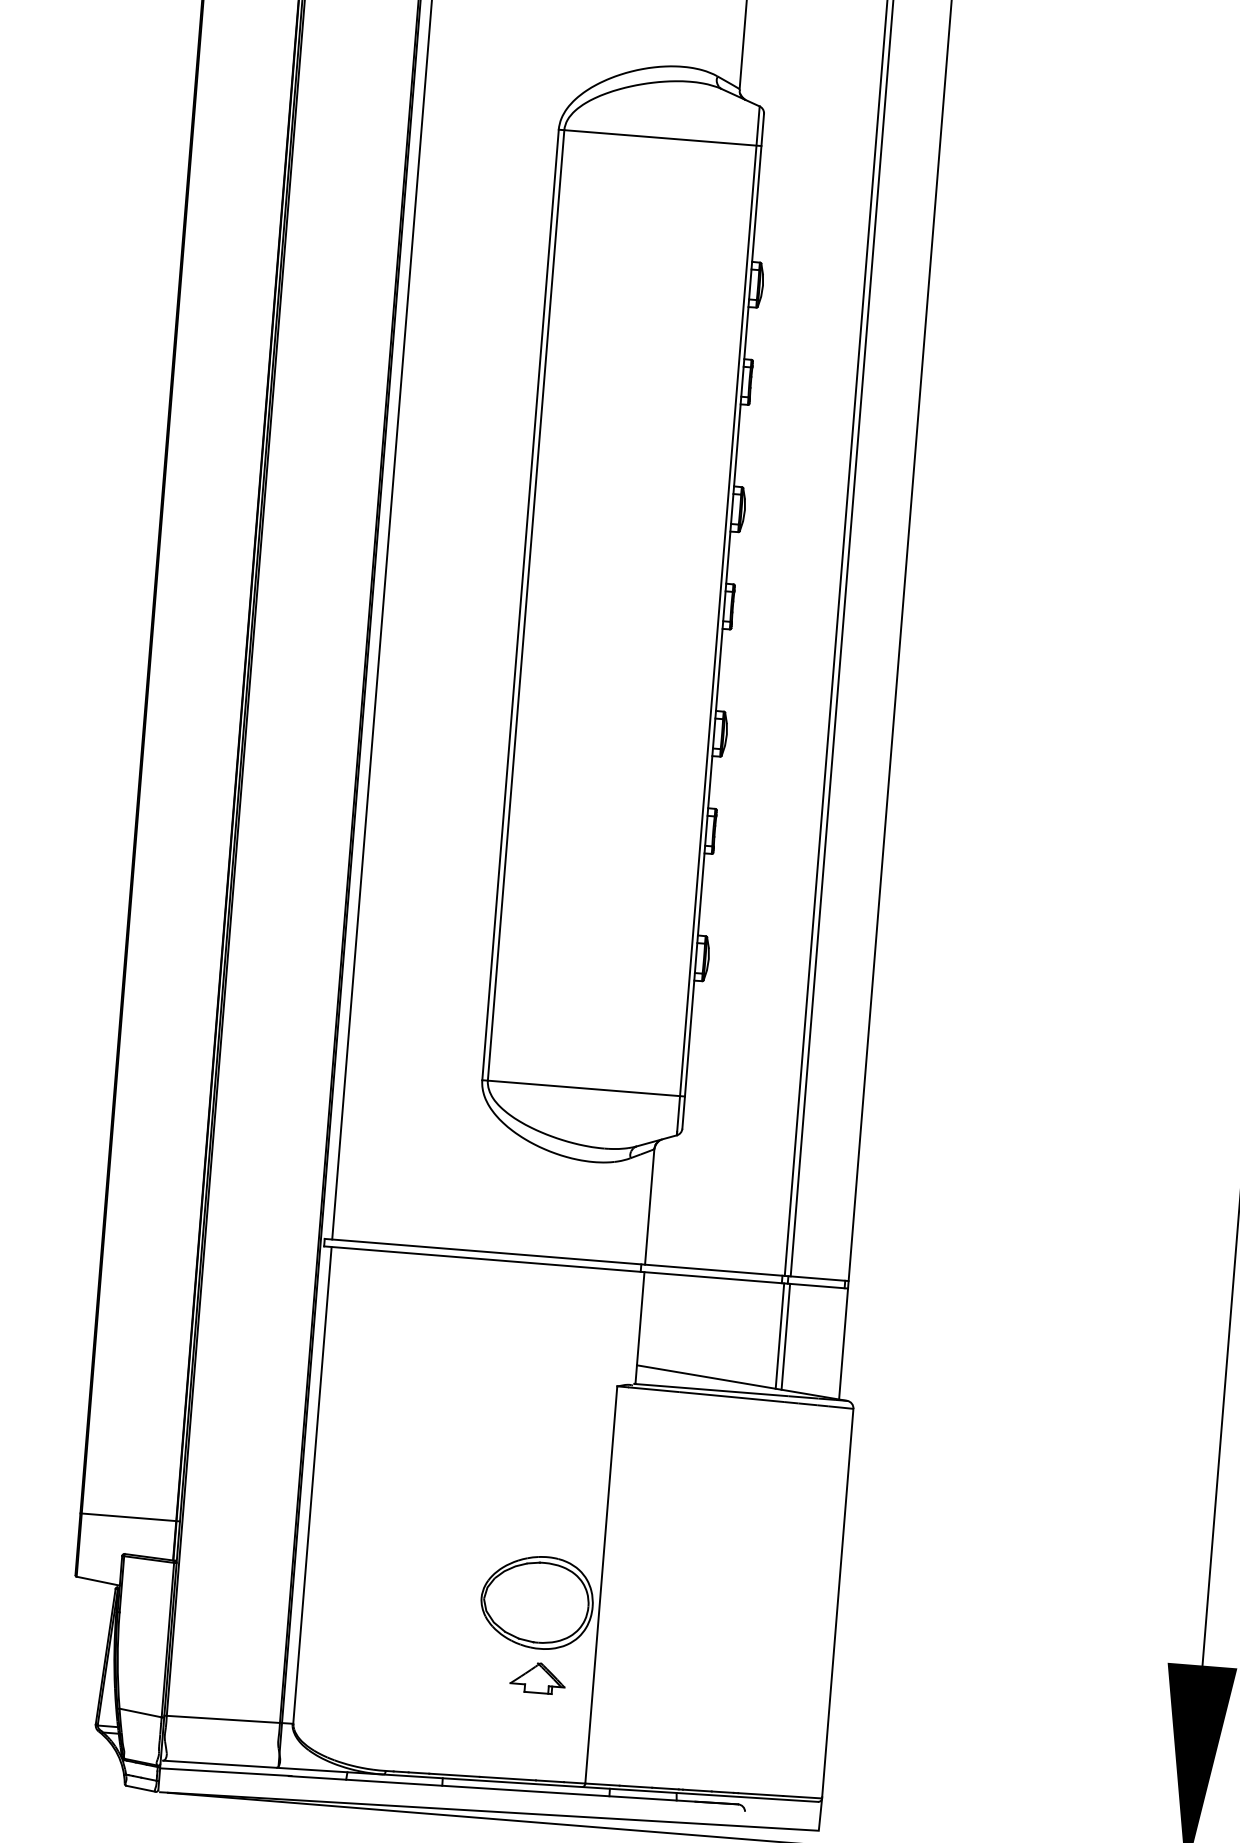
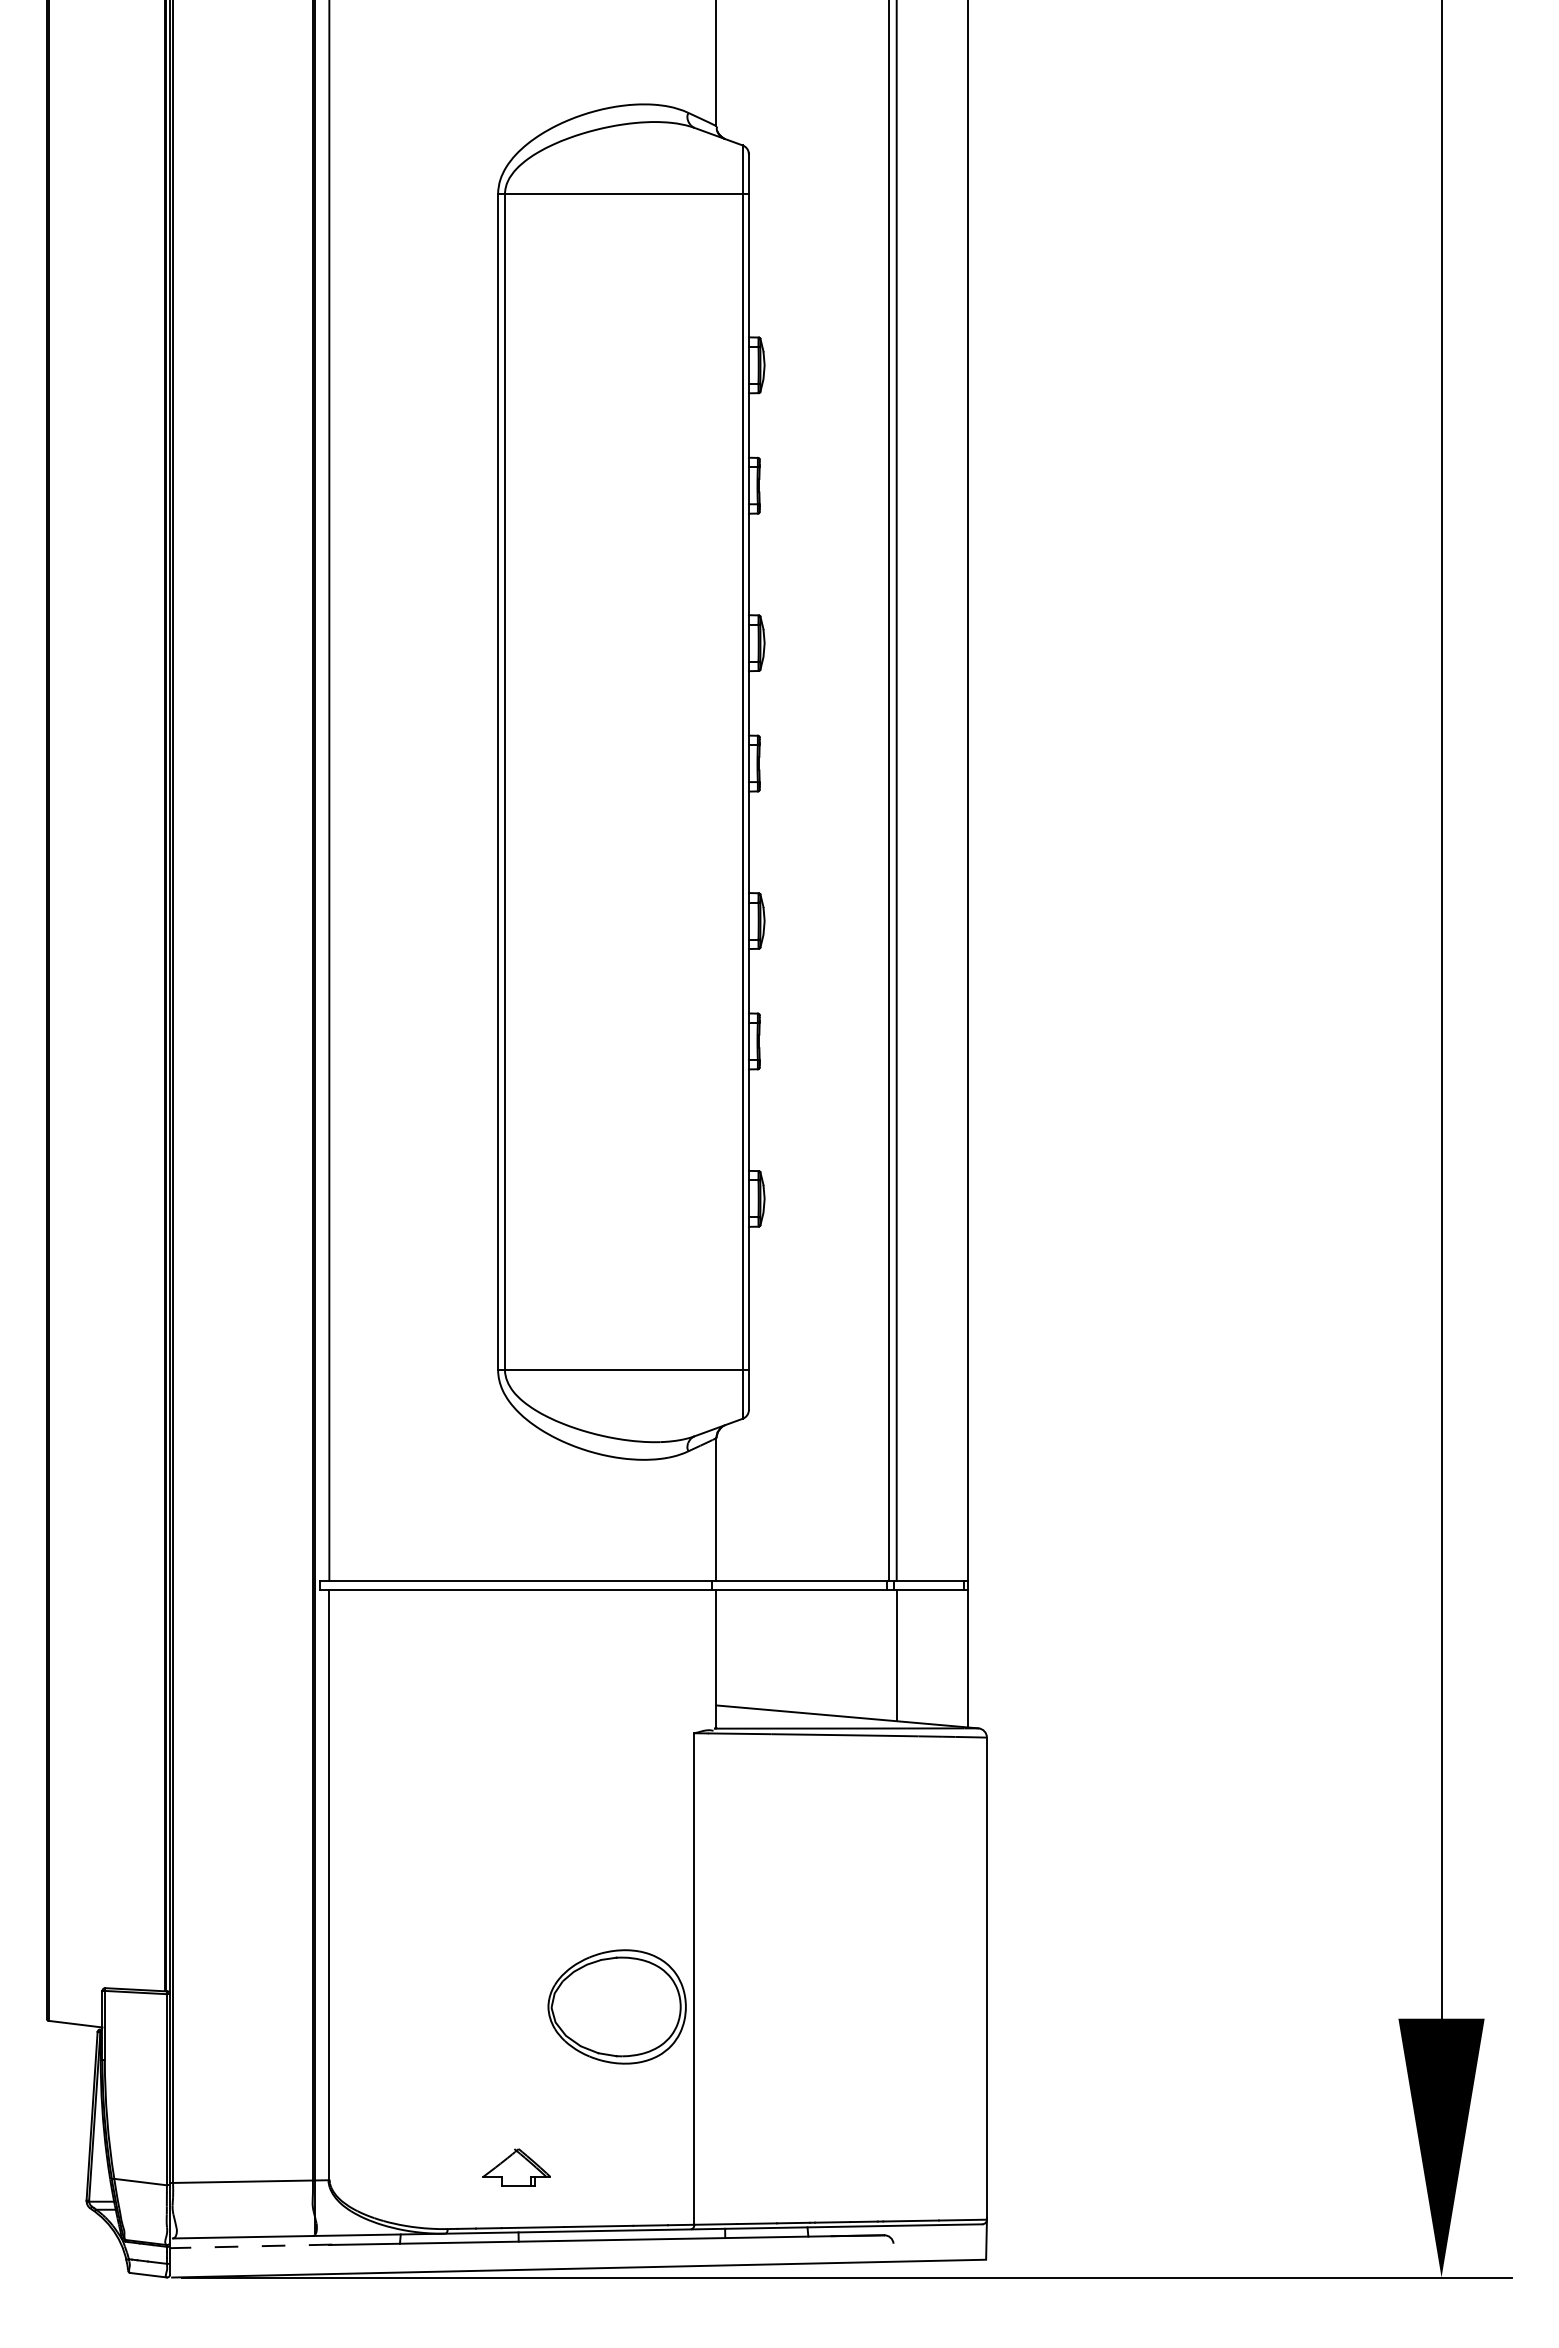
line: (780, 1336) -> (889, 1655), removed
line: (130, 1517) -> (108, 1942), removed
part: (537, 1677) -> (516, 2167), moved
line: (225, 1772) -> (250, 2246), solid -> dashed

